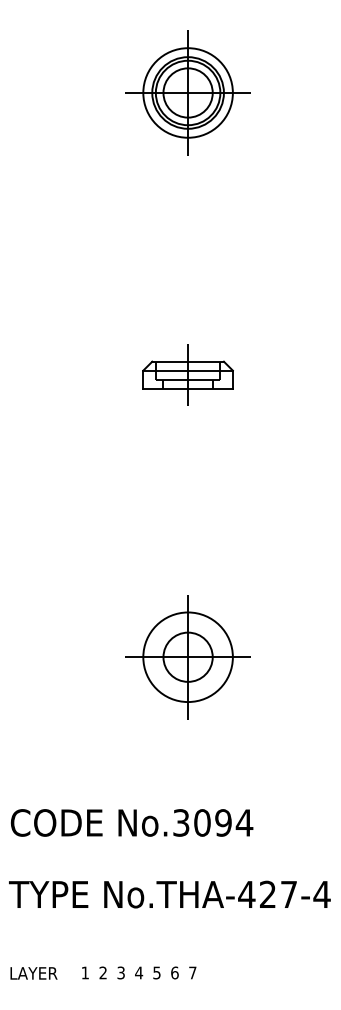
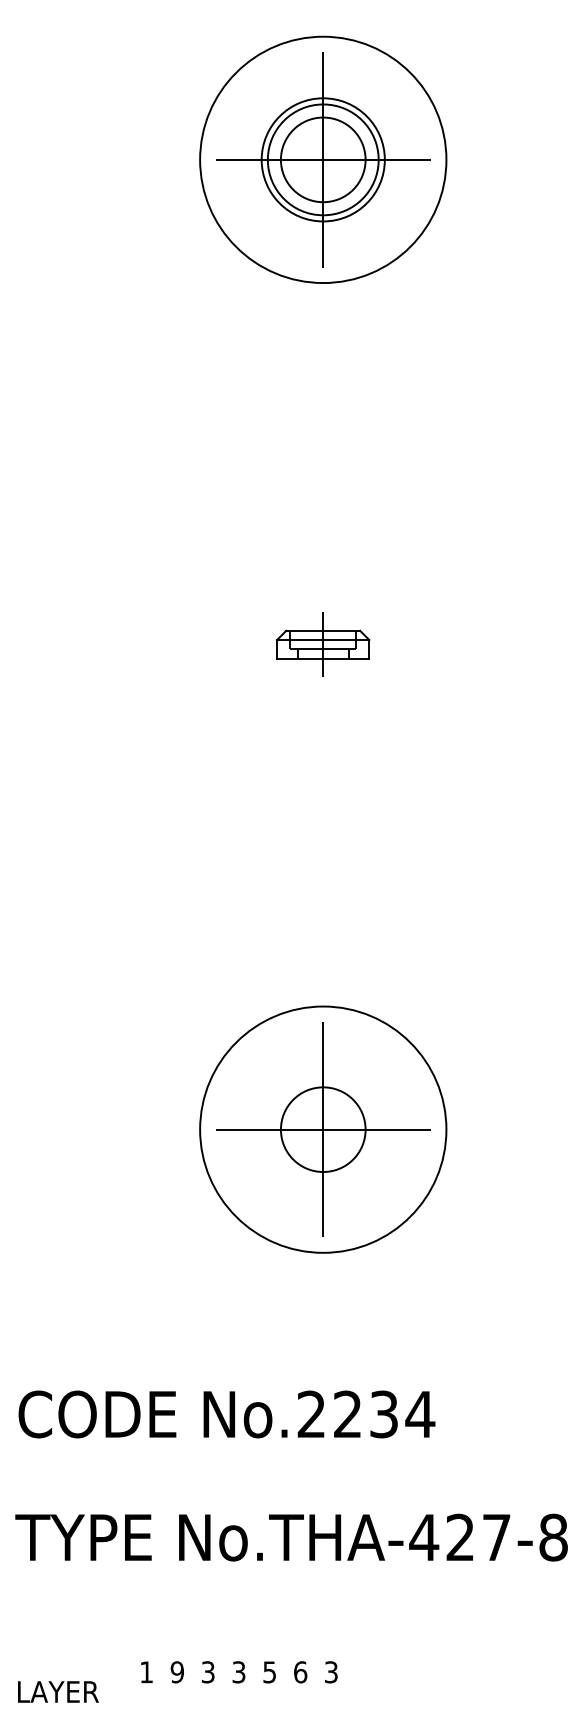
circle: (187, 92) -> (322, 159), size x1.6
part: (187, 374) -> (322, 643), size x0.6
circle: (187, 657) -> (322, 1130), size x1.6
text: (202, 822) -> (347, 1413), No.3094 -> No.2234
text: (321, 894) -> (552, 1537), No.THA-427-4 -> No.THA-427-8
text: (103, 972) -> (177, 1671), 2 -> 9
text: (139, 972) -> (239, 1671), 4 -> 3
text: (192, 972) -> (330, 1671), 7 -> 3
text: (33, 973) -> (57, 1692), moved

